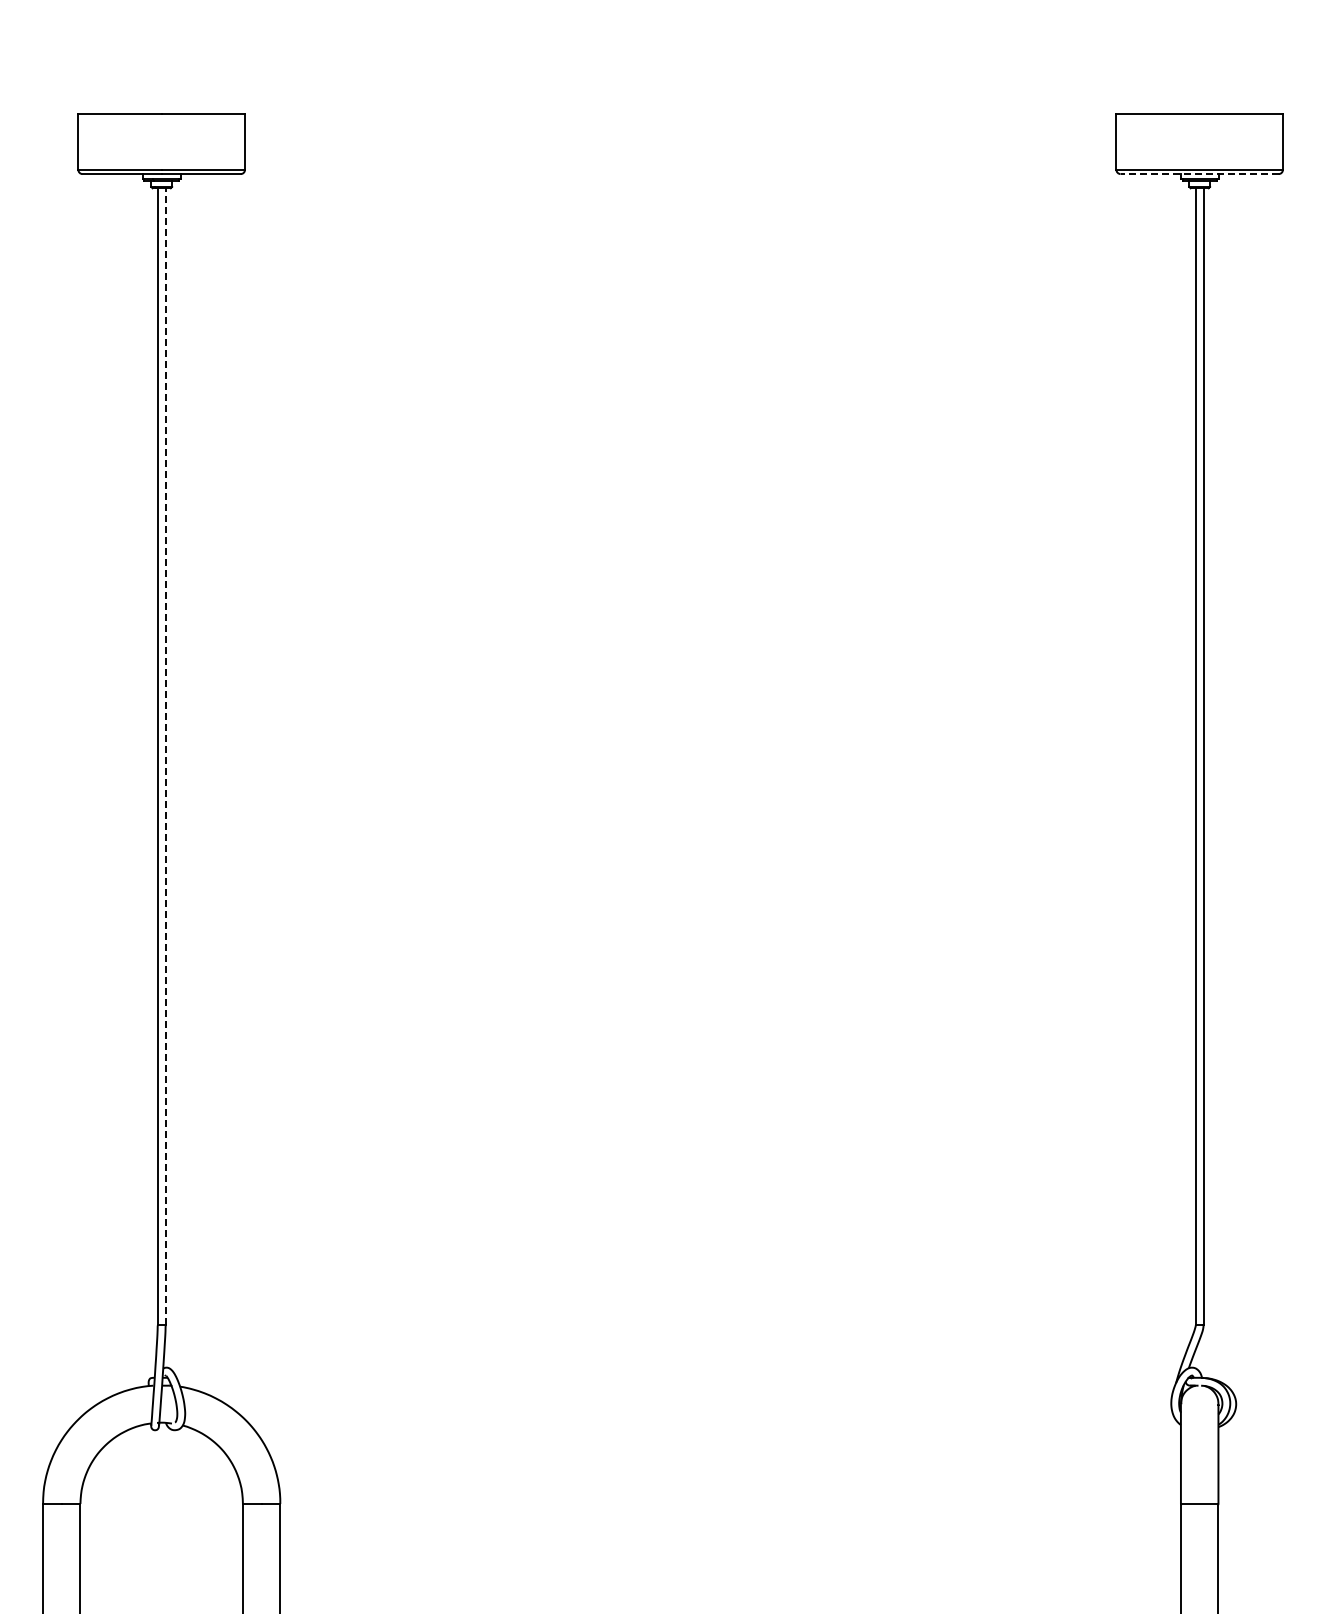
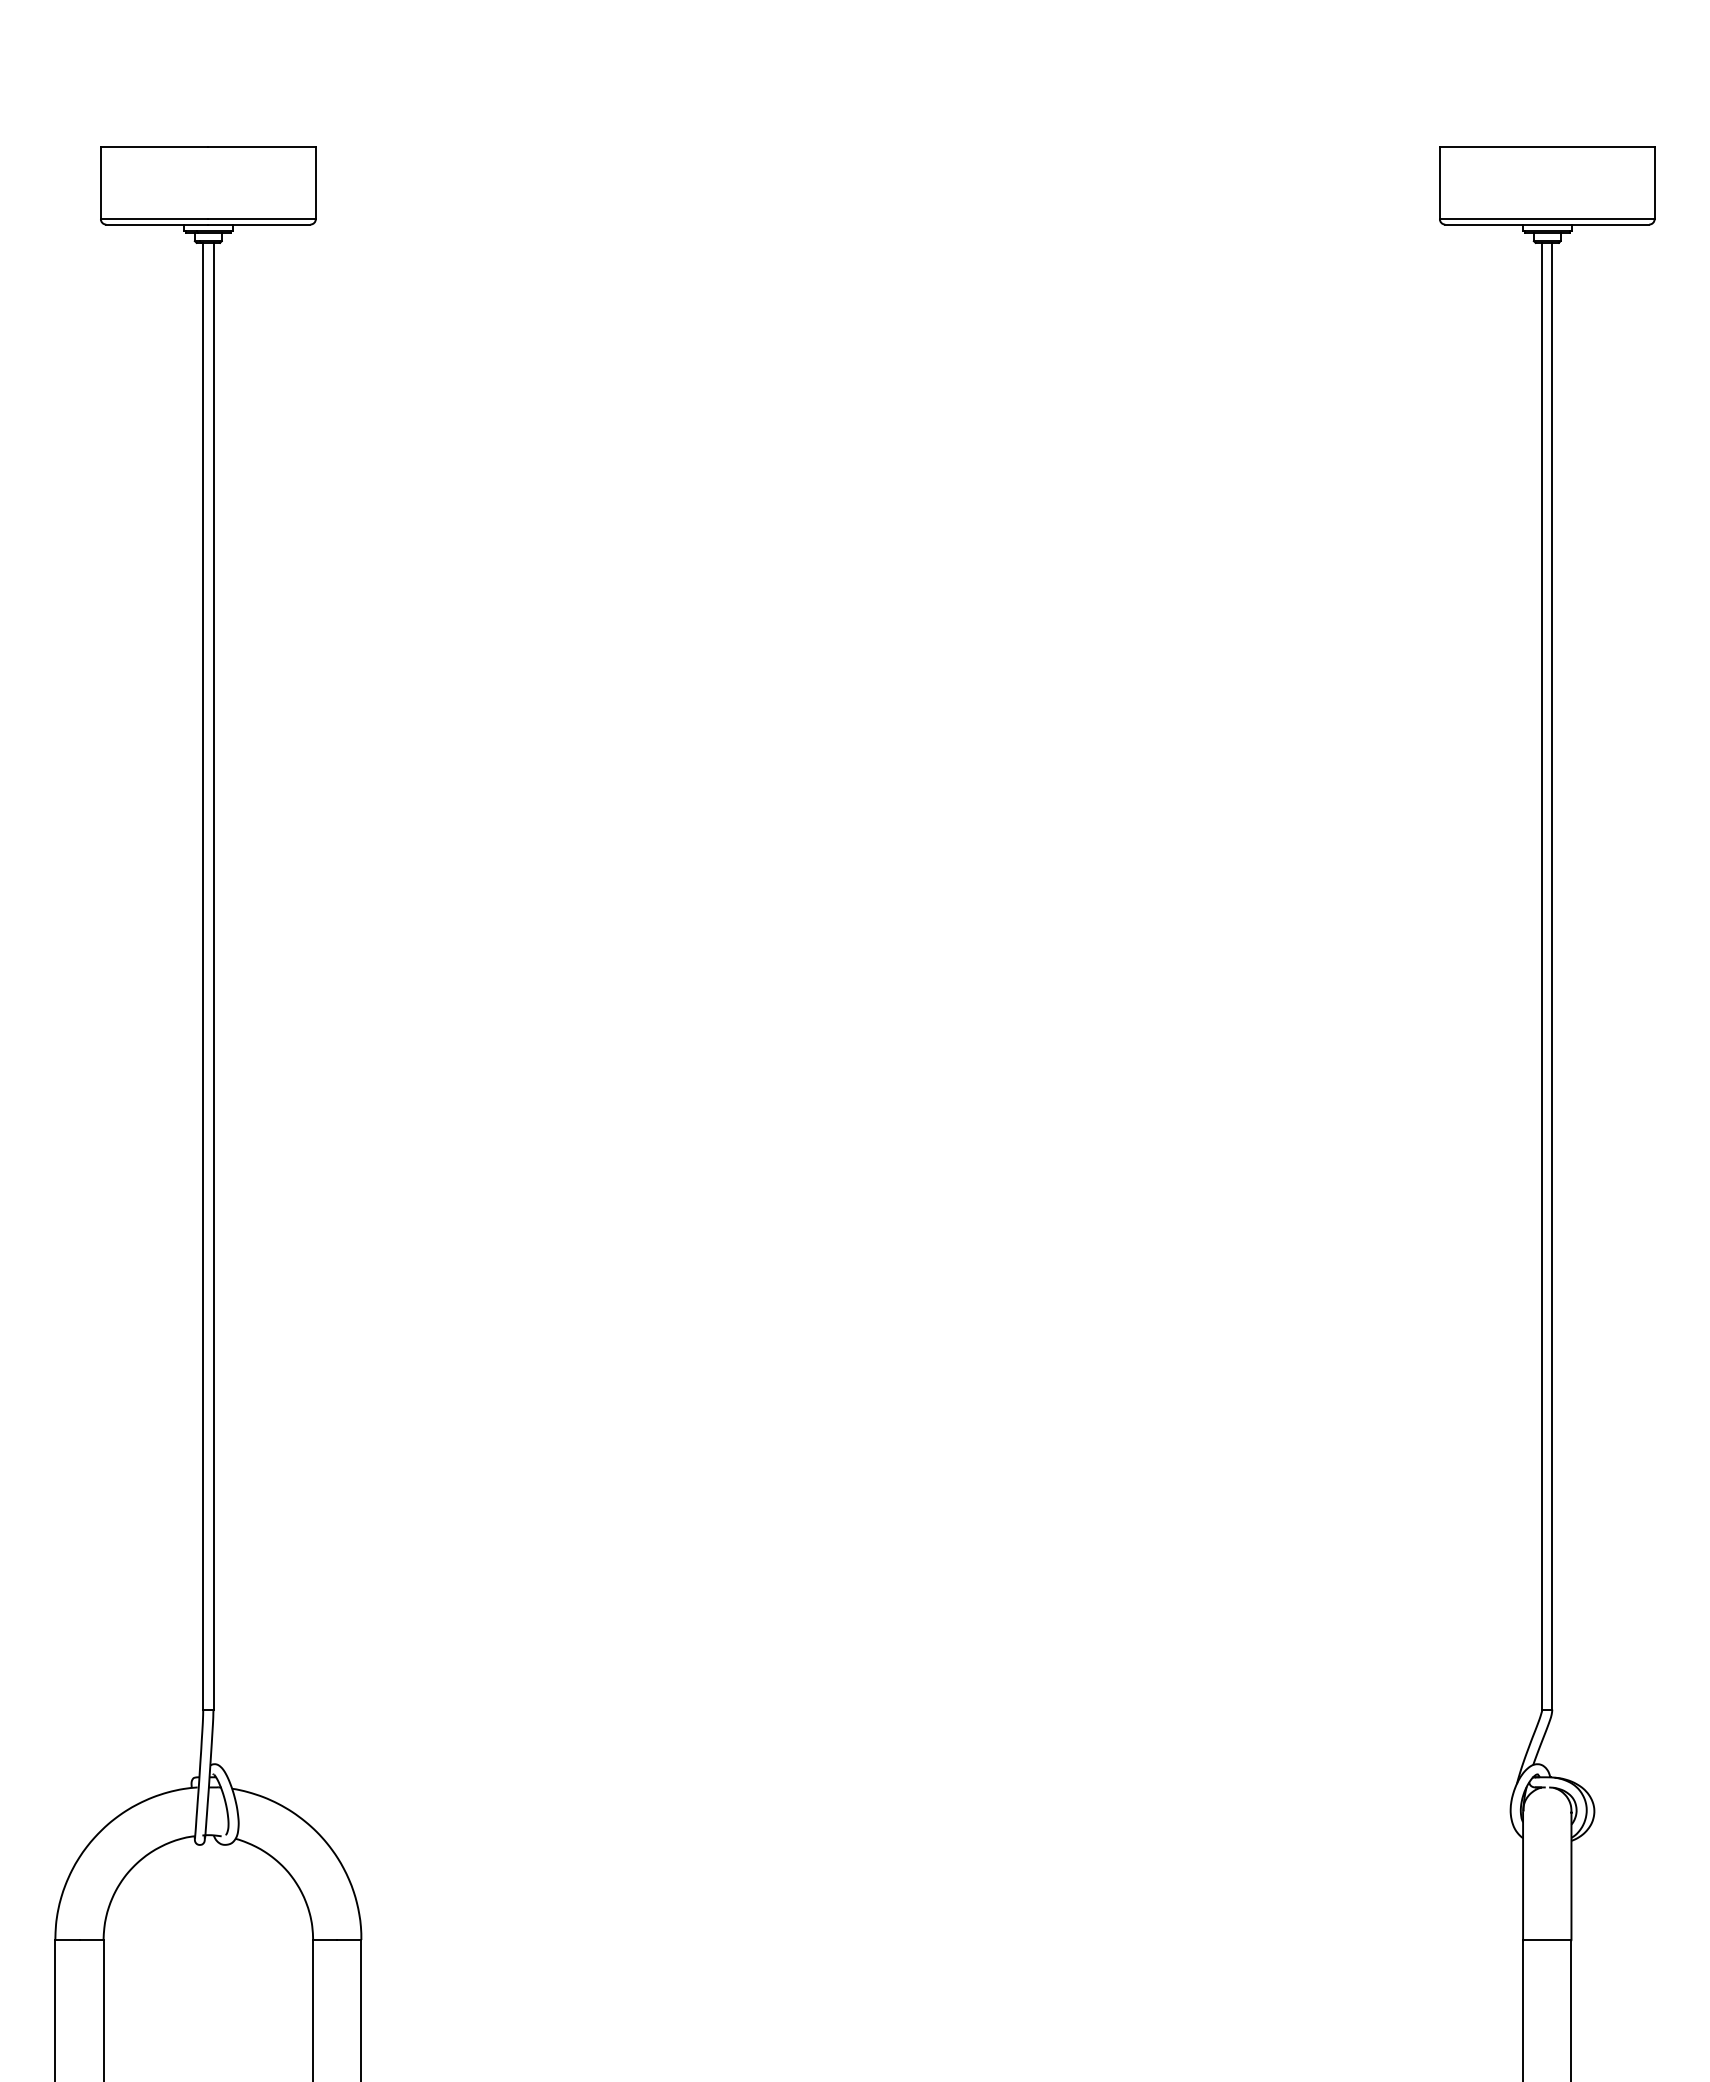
line: (1199, 174) -> (1547, 225), dashed -> solid
line: (165, 756) -> (213, 975), dashed -> solid

